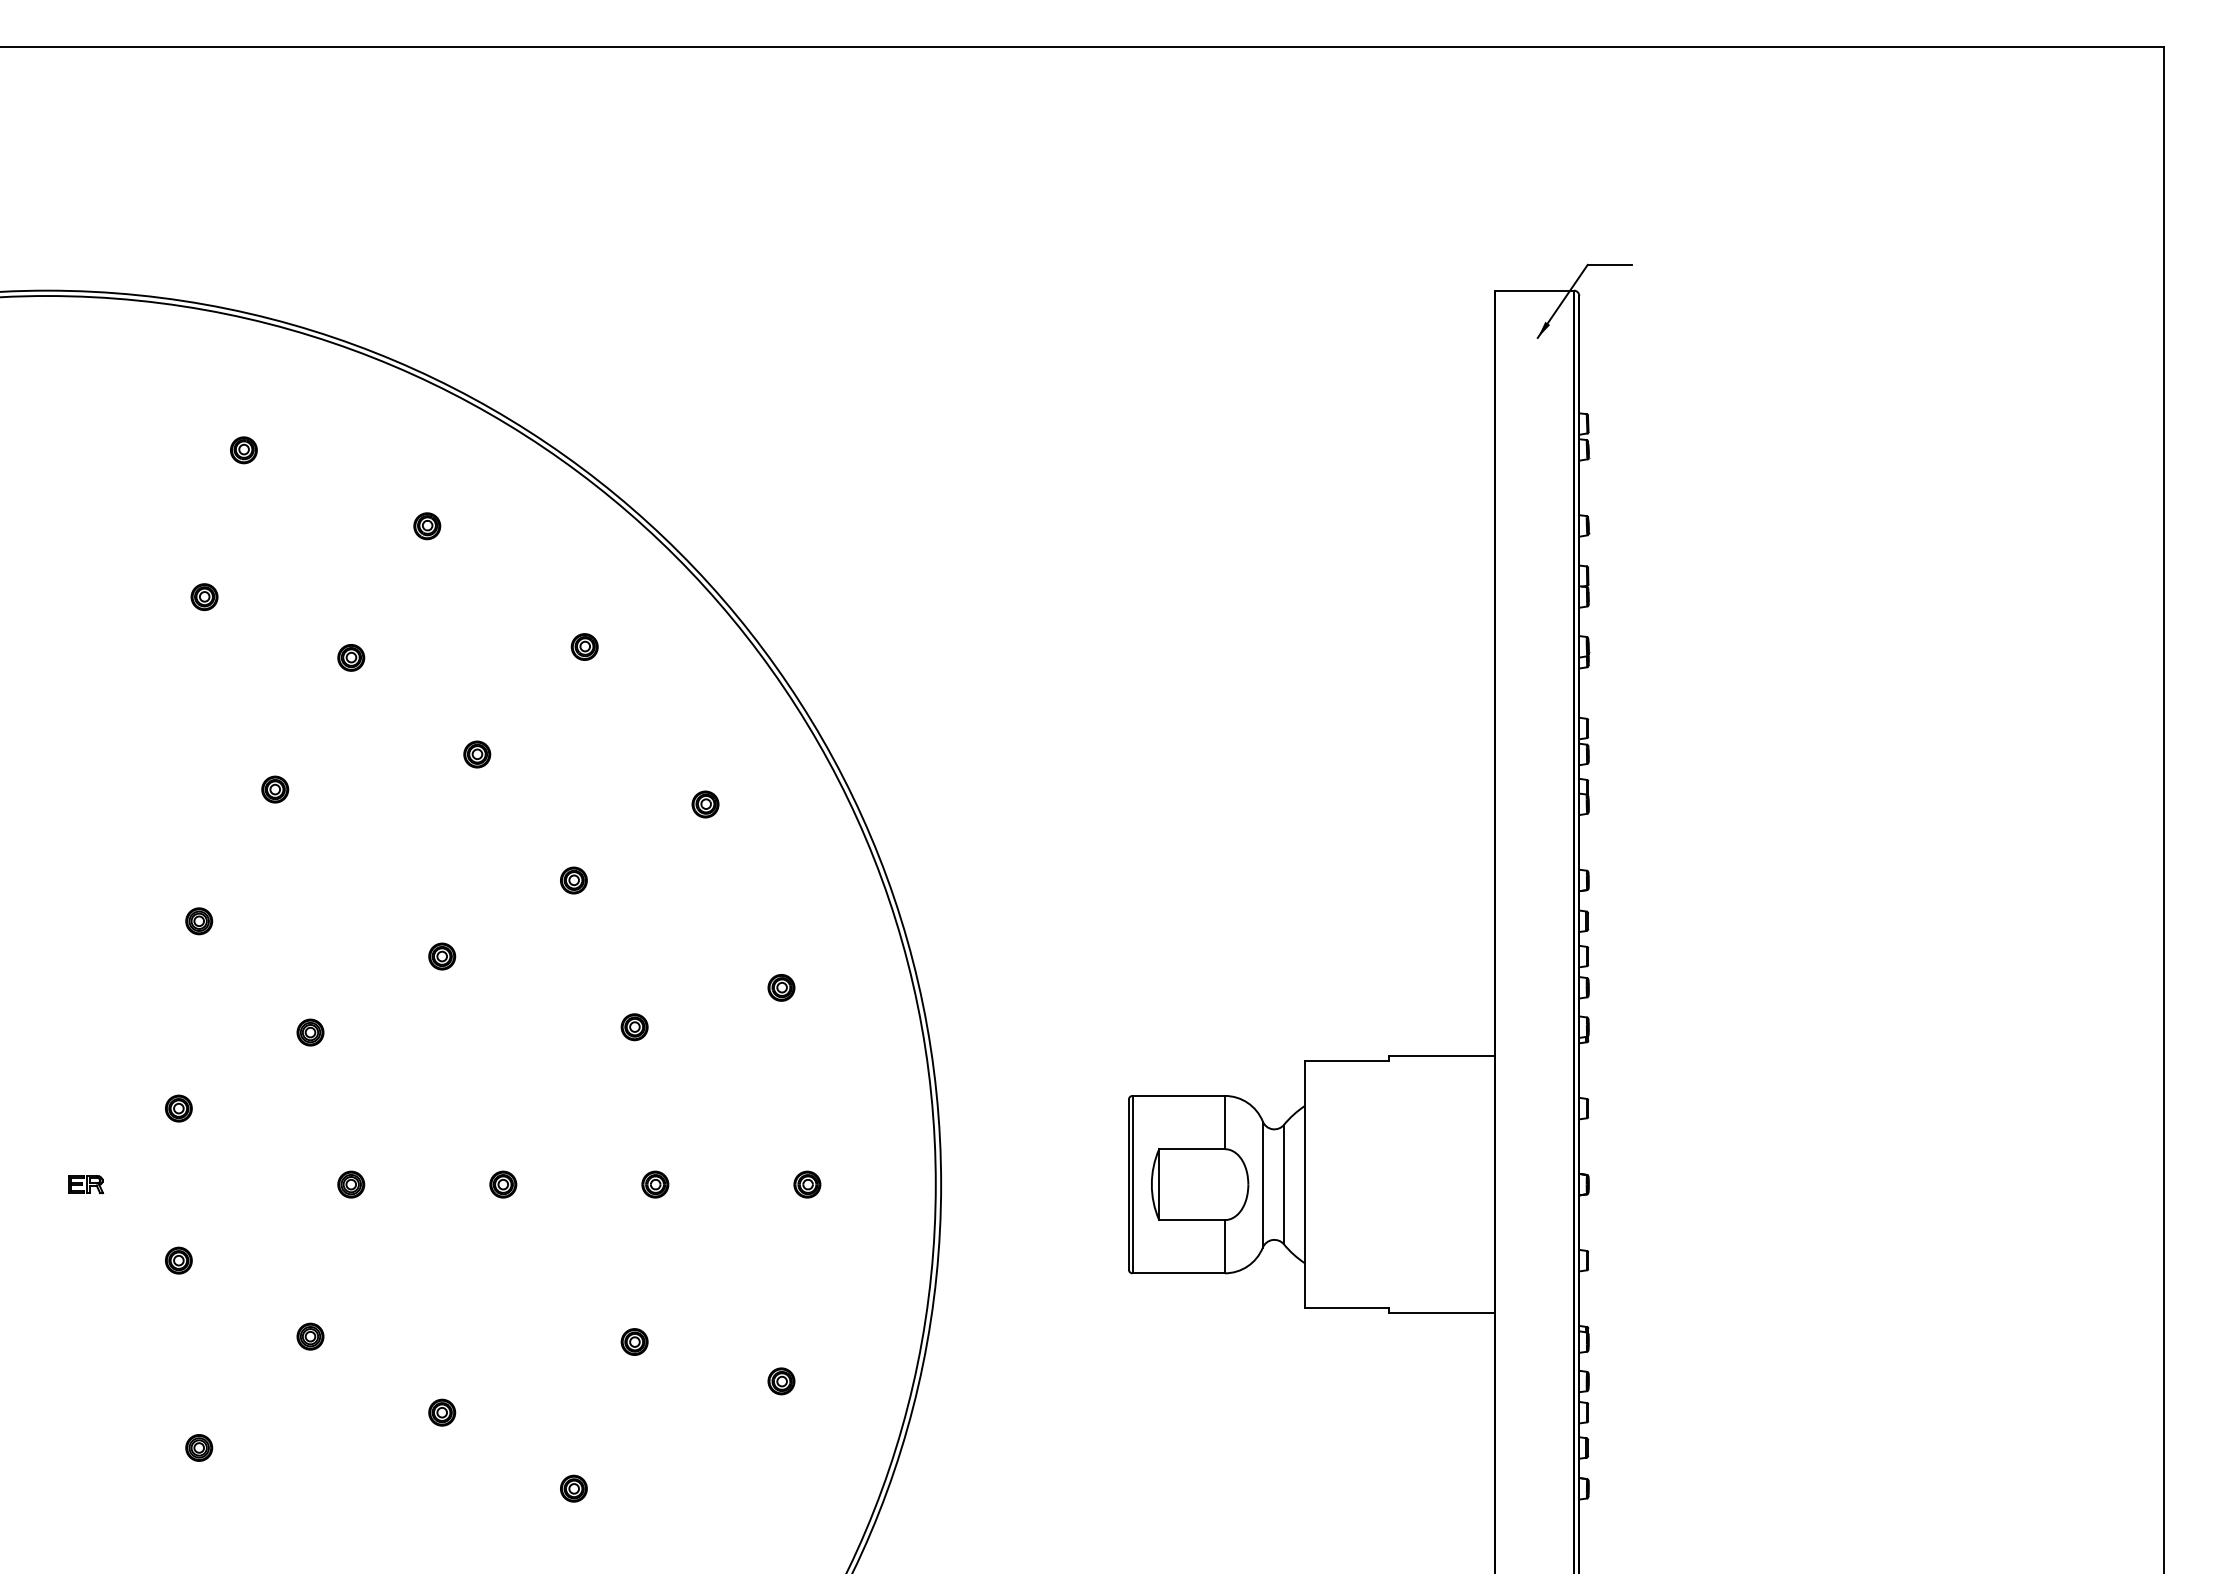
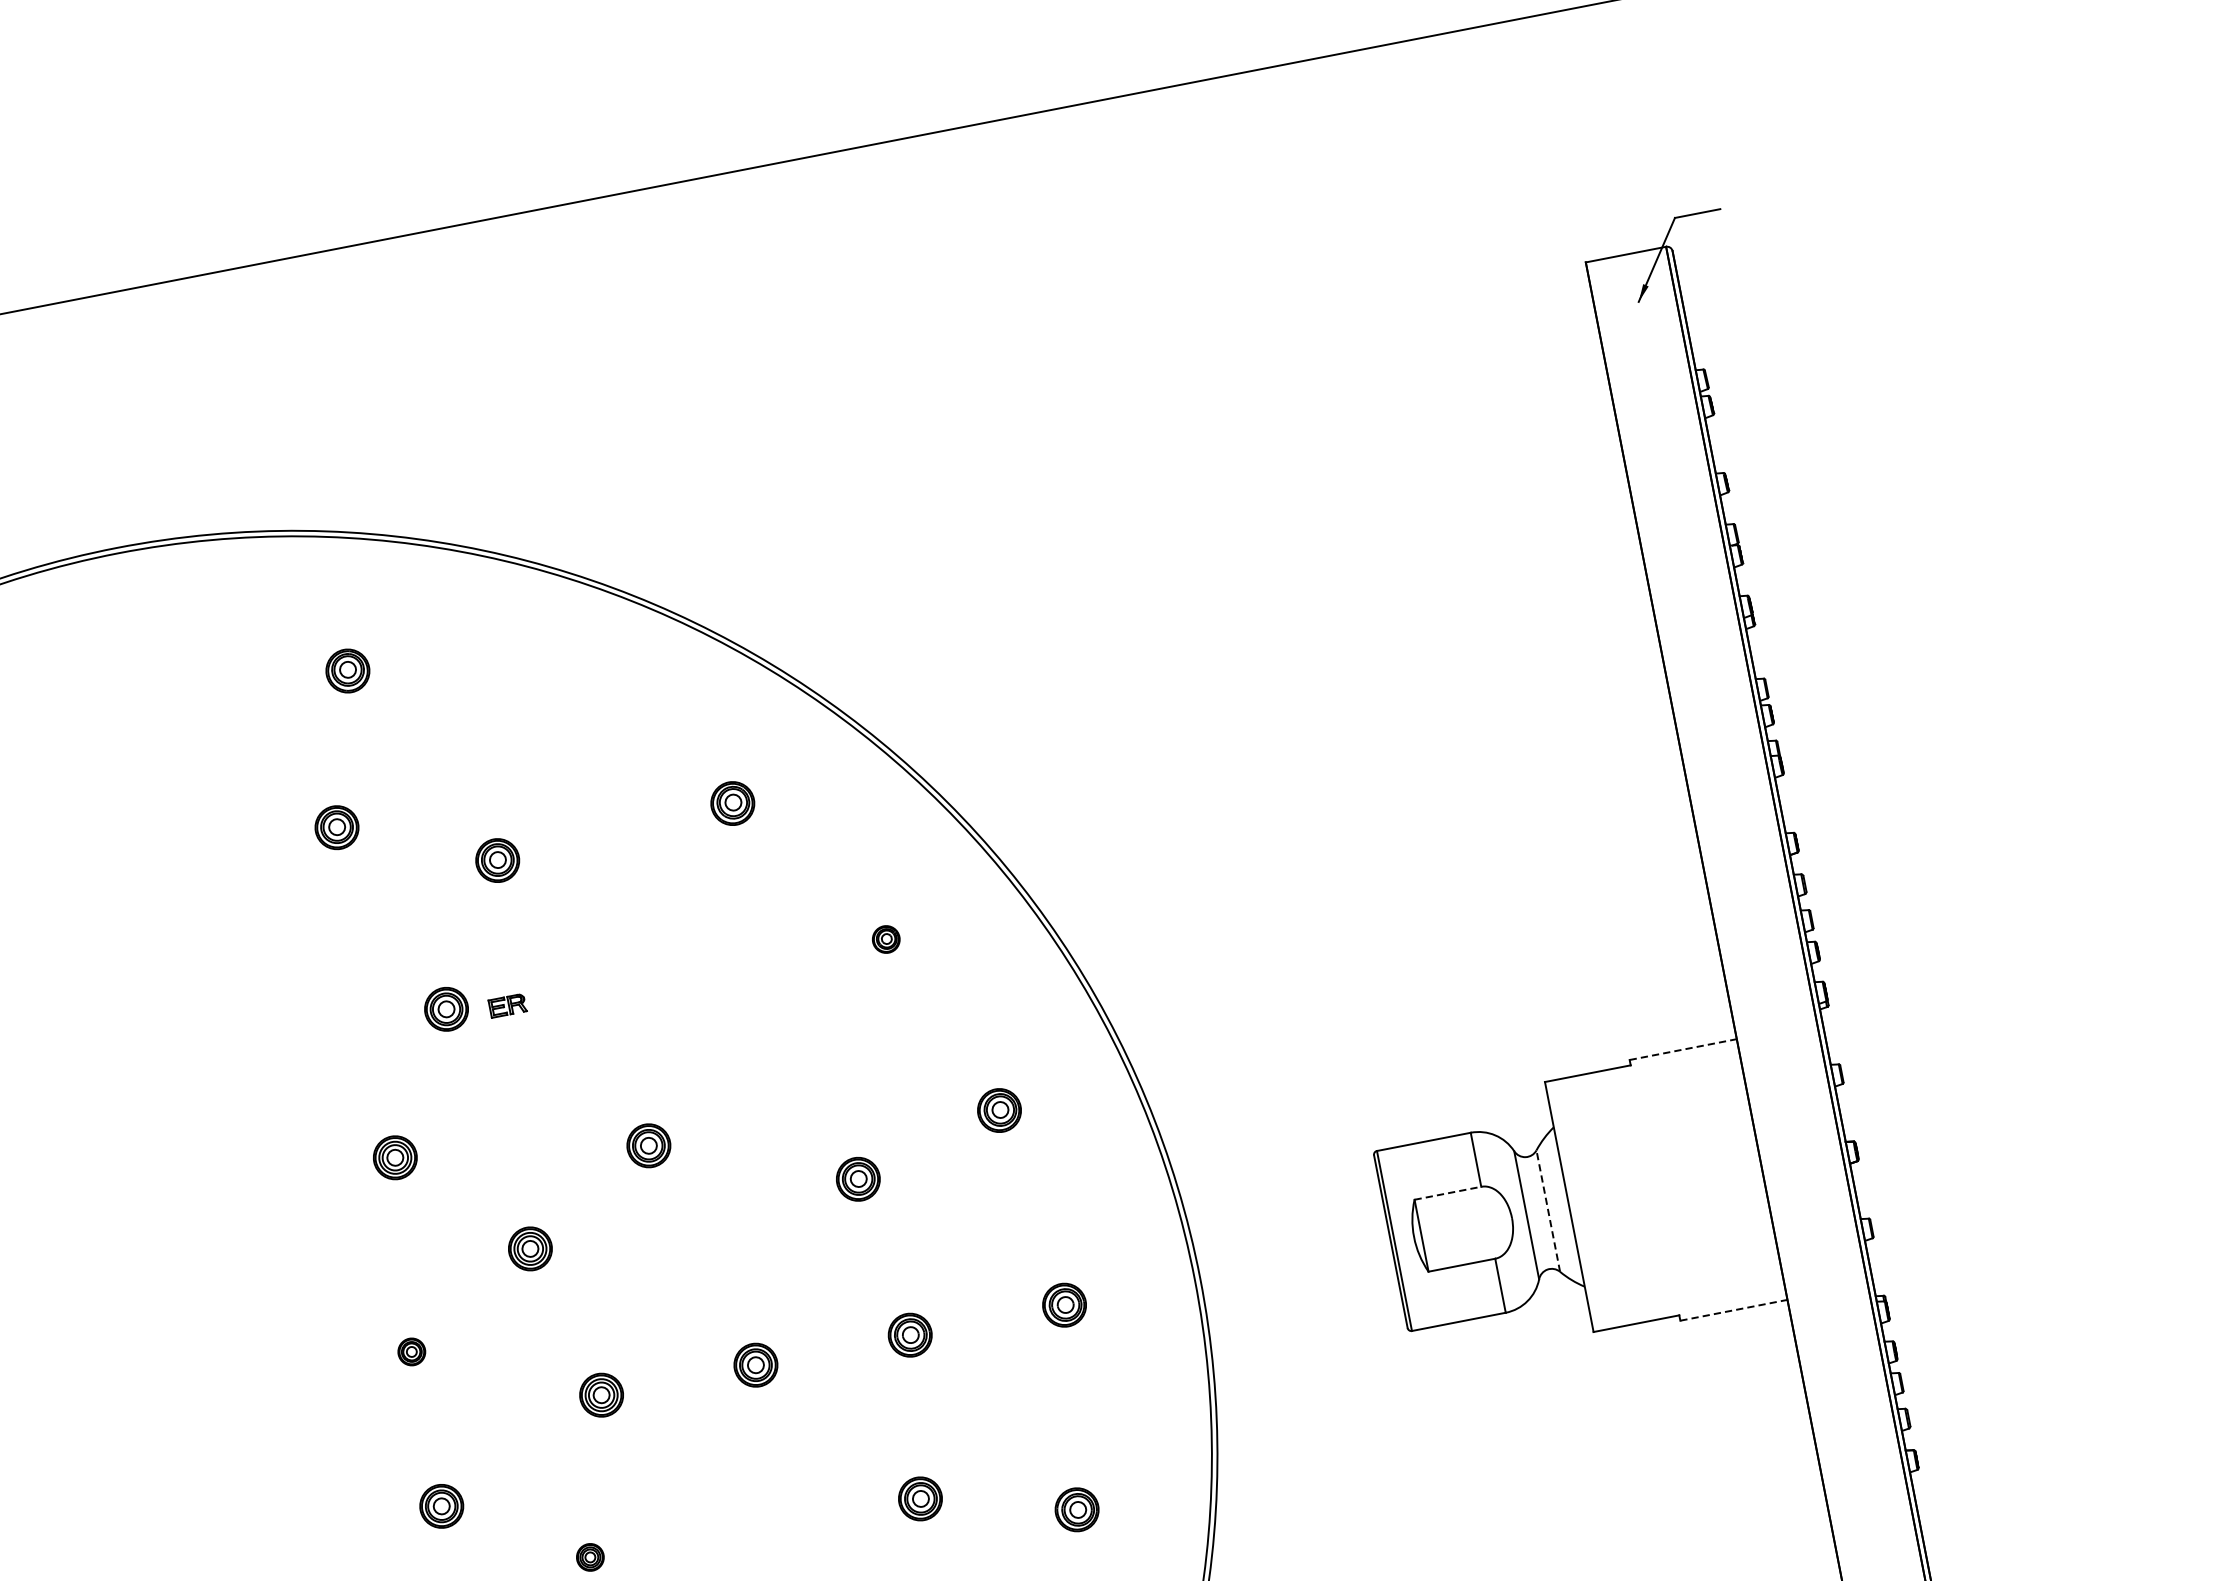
part: (243, 450) -> (347, 671), size x1.6
part: (427, 526) -> (549, 712), removed
part: (204, 597) -> (337, 828), size x1.6
part: (584, 646) -> (732, 803), size x1.6
part: (351, 657) -> (498, 860), size x1.6
part: (477, 754) -> (645, 933), removed
part: (275, 789) -> (446, 1009), size x1.6
part: (573, 880) -> (767, 1042), removed
part: (199, 921) -> (395, 1158), size x1.6
part: (442, 956) -> (649, 1145), size x1.6
part: (781, 987) -> (999, 1110), size x1.6
part: (634, 1027) -> (858, 1179), size x1.6
part: (310, 1032) -> (530, 1248), size x1.6
line: (1442, 1056) -> (1683, 1049), solid -> dashed
line: (1192, 1149) -> (1448, 1193), solid -> dashed
part: (86, 1184) -> (508, 1005), moved
part: (351, 1184) -> (601, 1394), size x1.6
part: (503, 1184) -> (756, 1364), size x1.6
part: (655, 1184) -> (910, 1334), size x1.6
part: (807, 1184) -> (1064, 1304), size x1.6
line: (1284, 1184) -> (1548, 1210), solid -> dashed
part: (178, 1260) -> (441, 1506), size x1.6
line: (1442, 1313) -> (1734, 1310), solid -> dashed
part: (634, 1341) -> (920, 1498), size x1.6
part: (781, 1381) -> (1077, 1510), size x1.6

